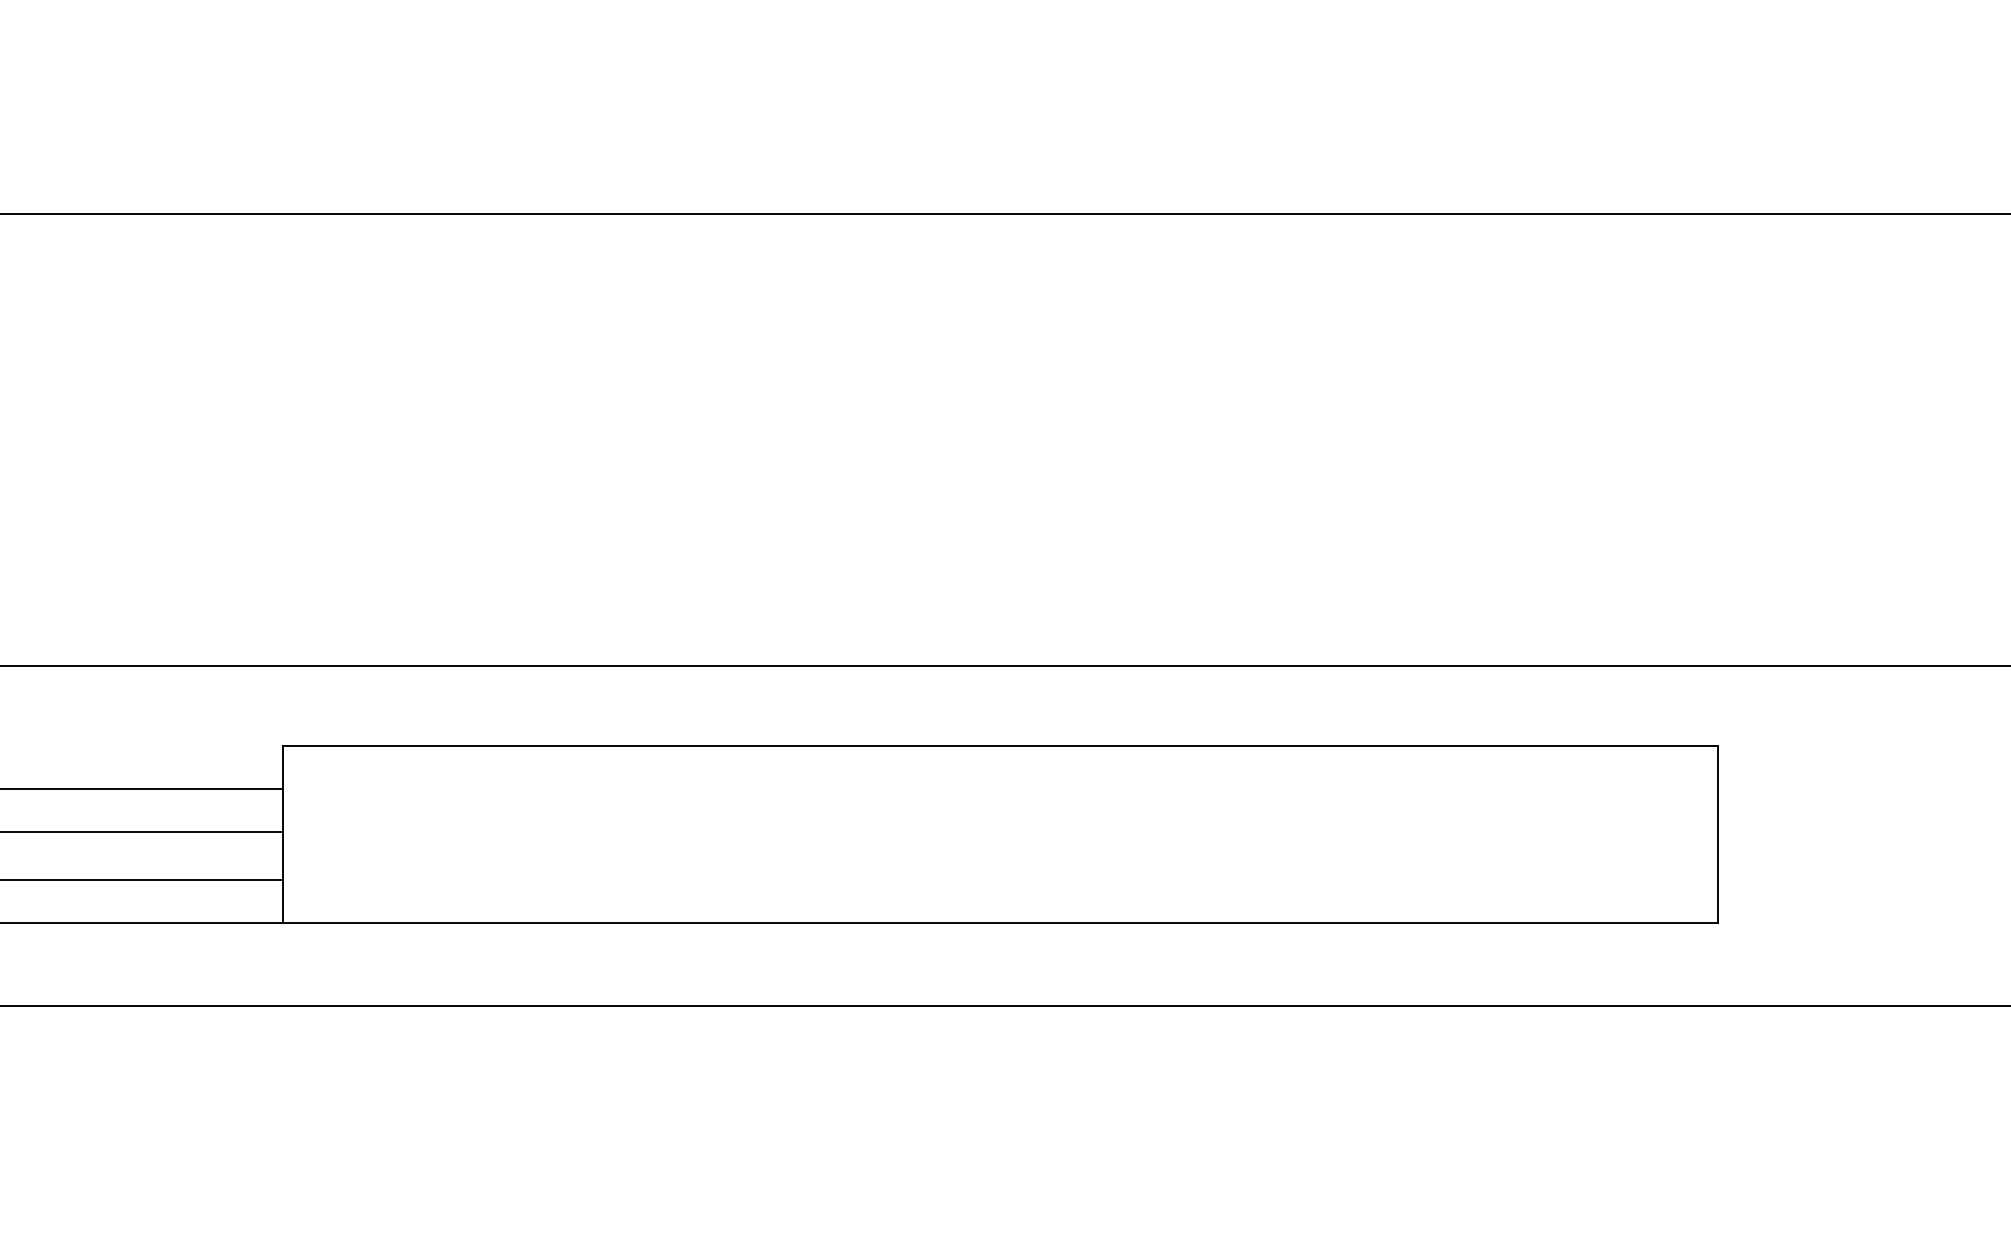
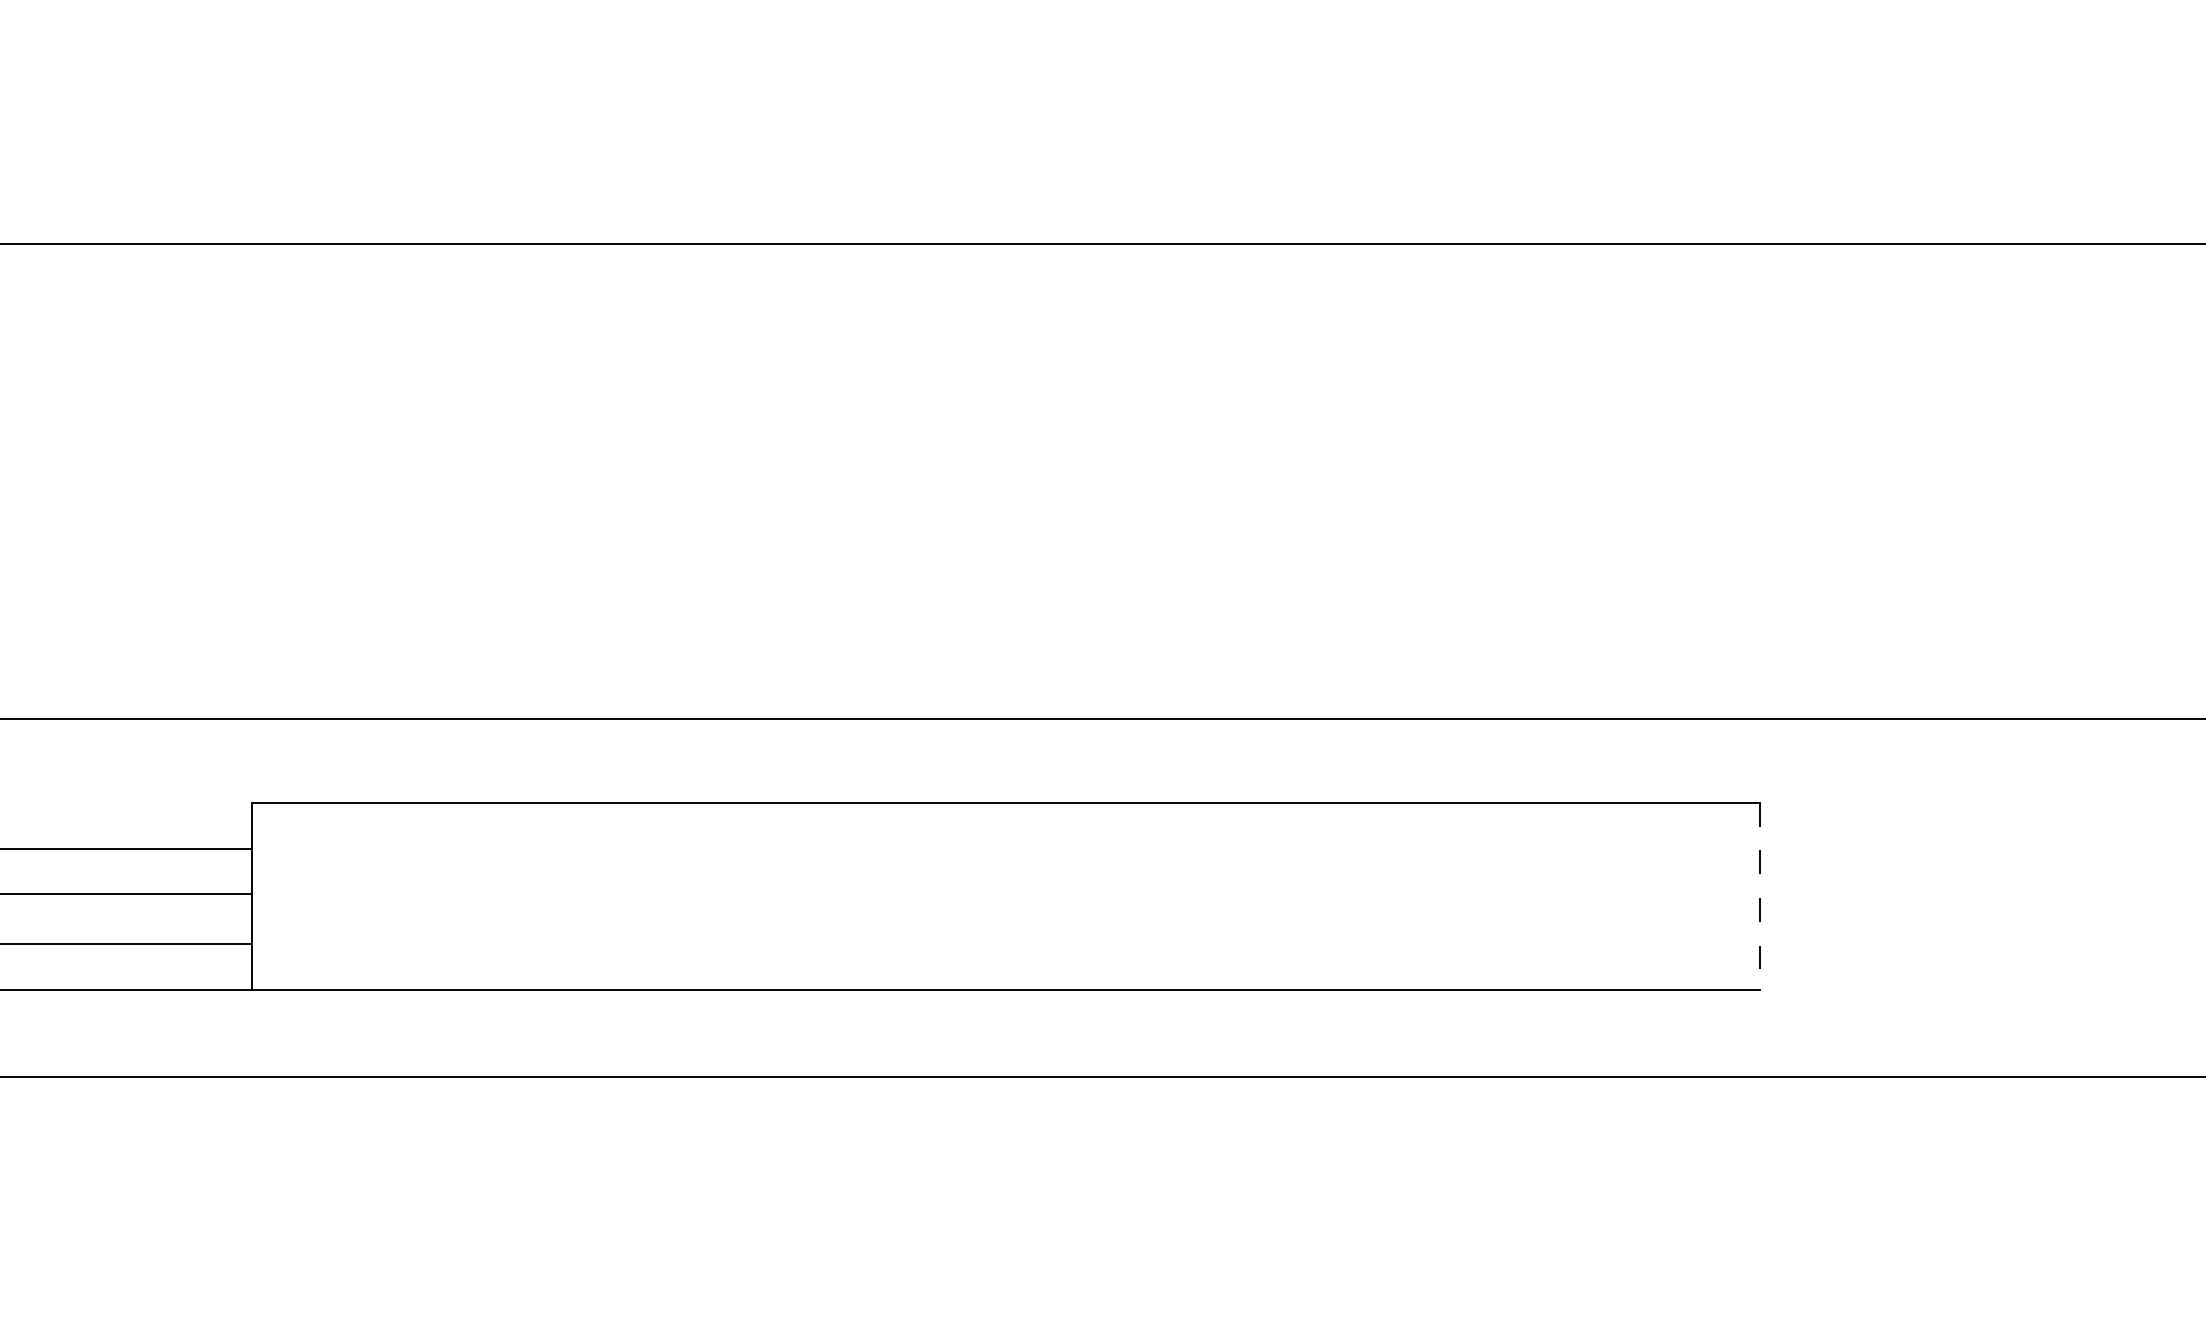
line: (1718, 834) -> (1760, 896), solid -> dashed

